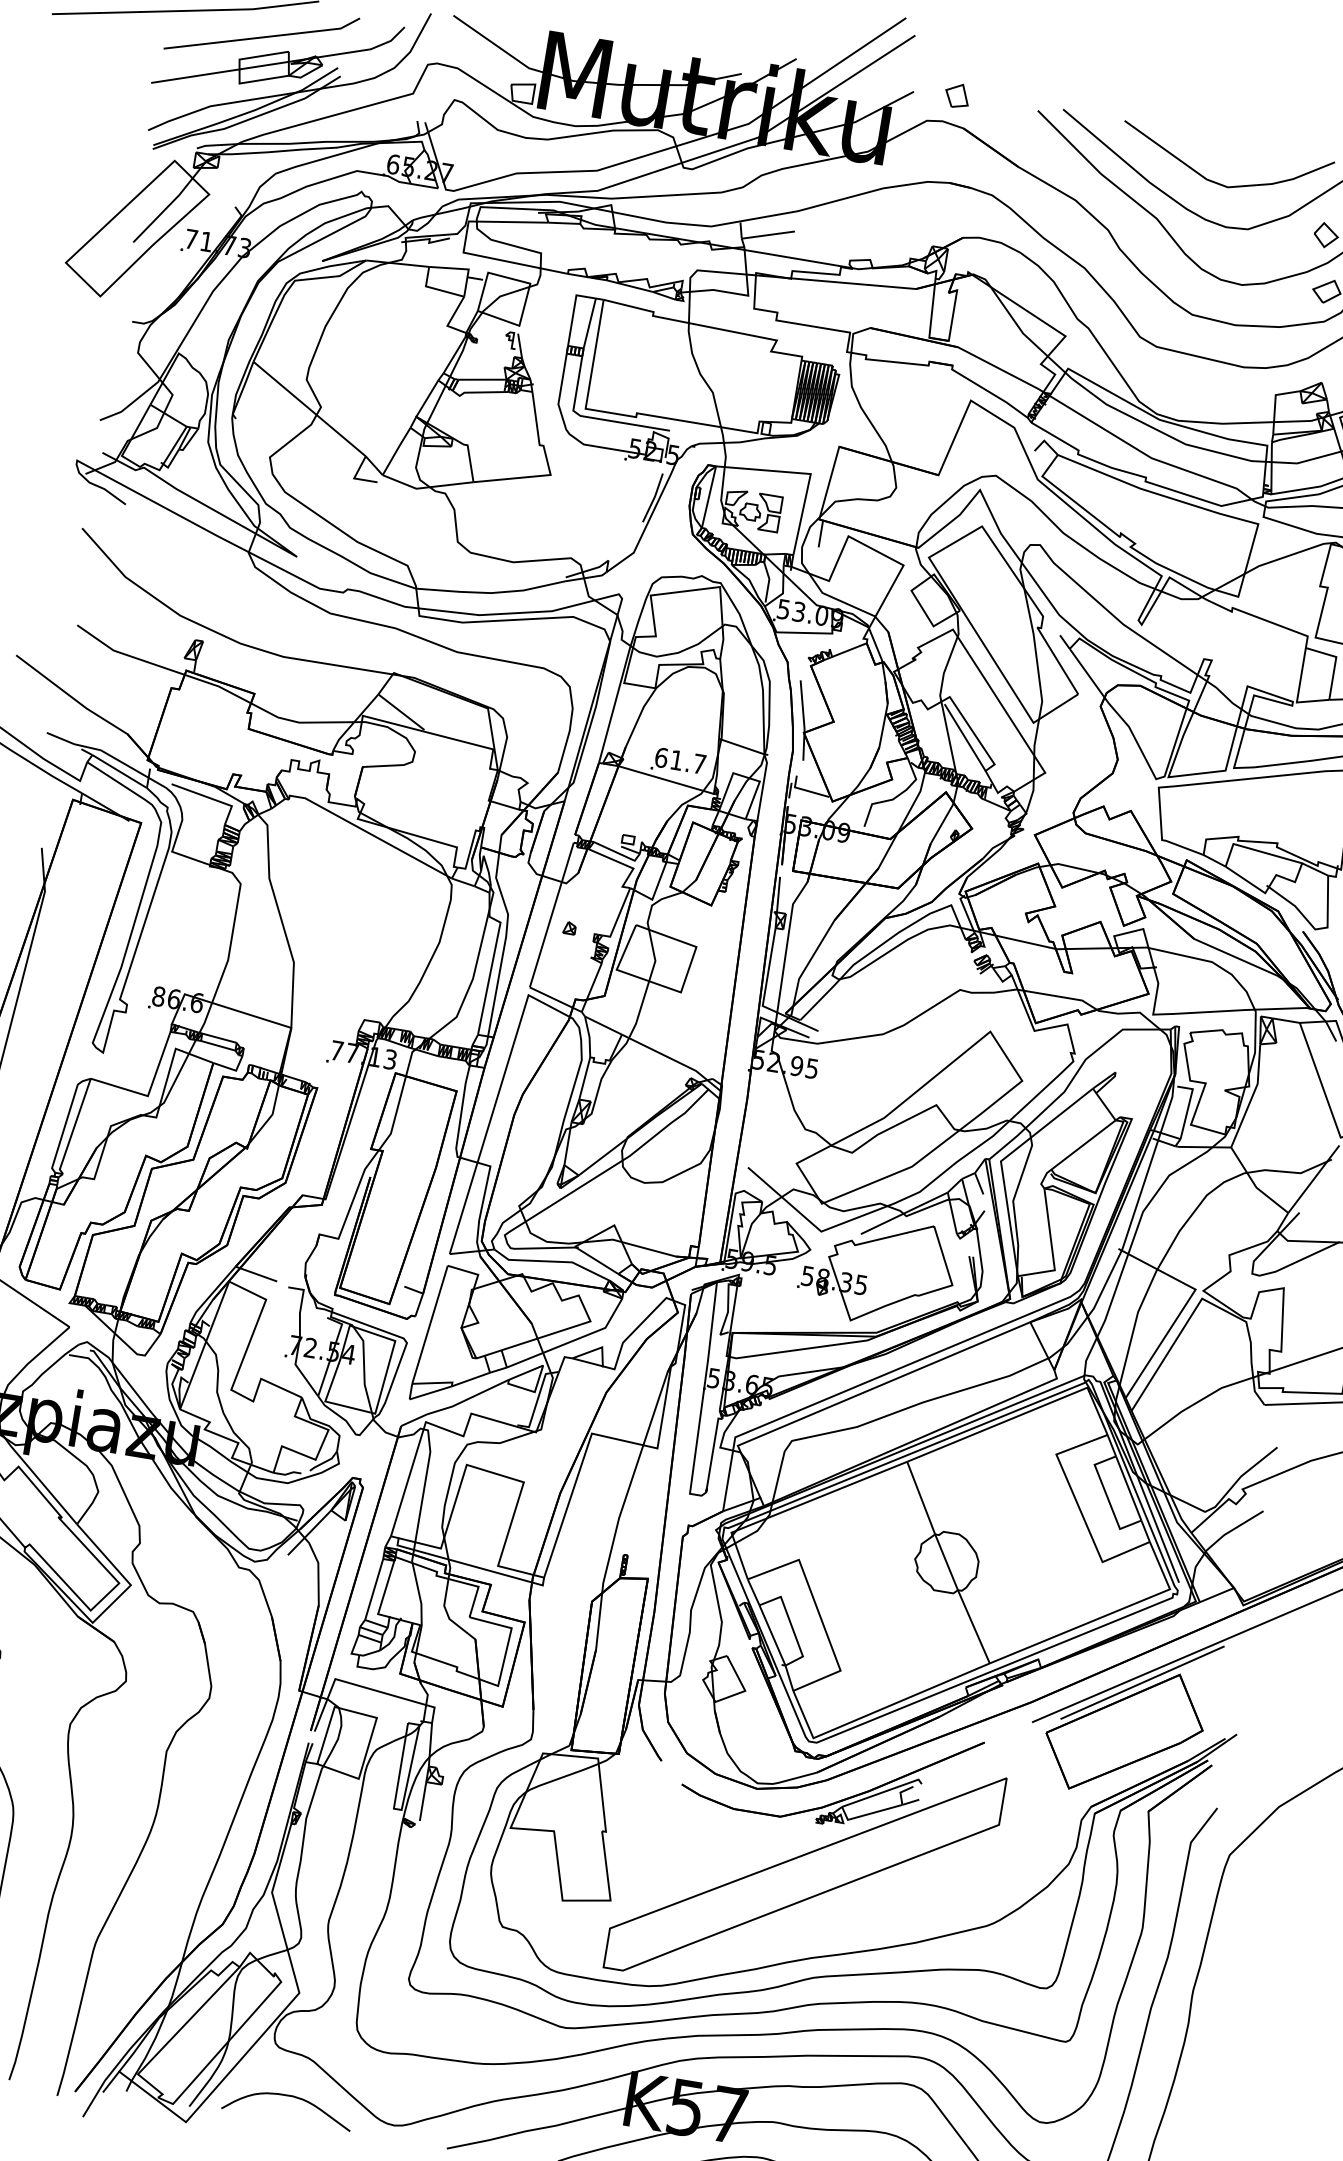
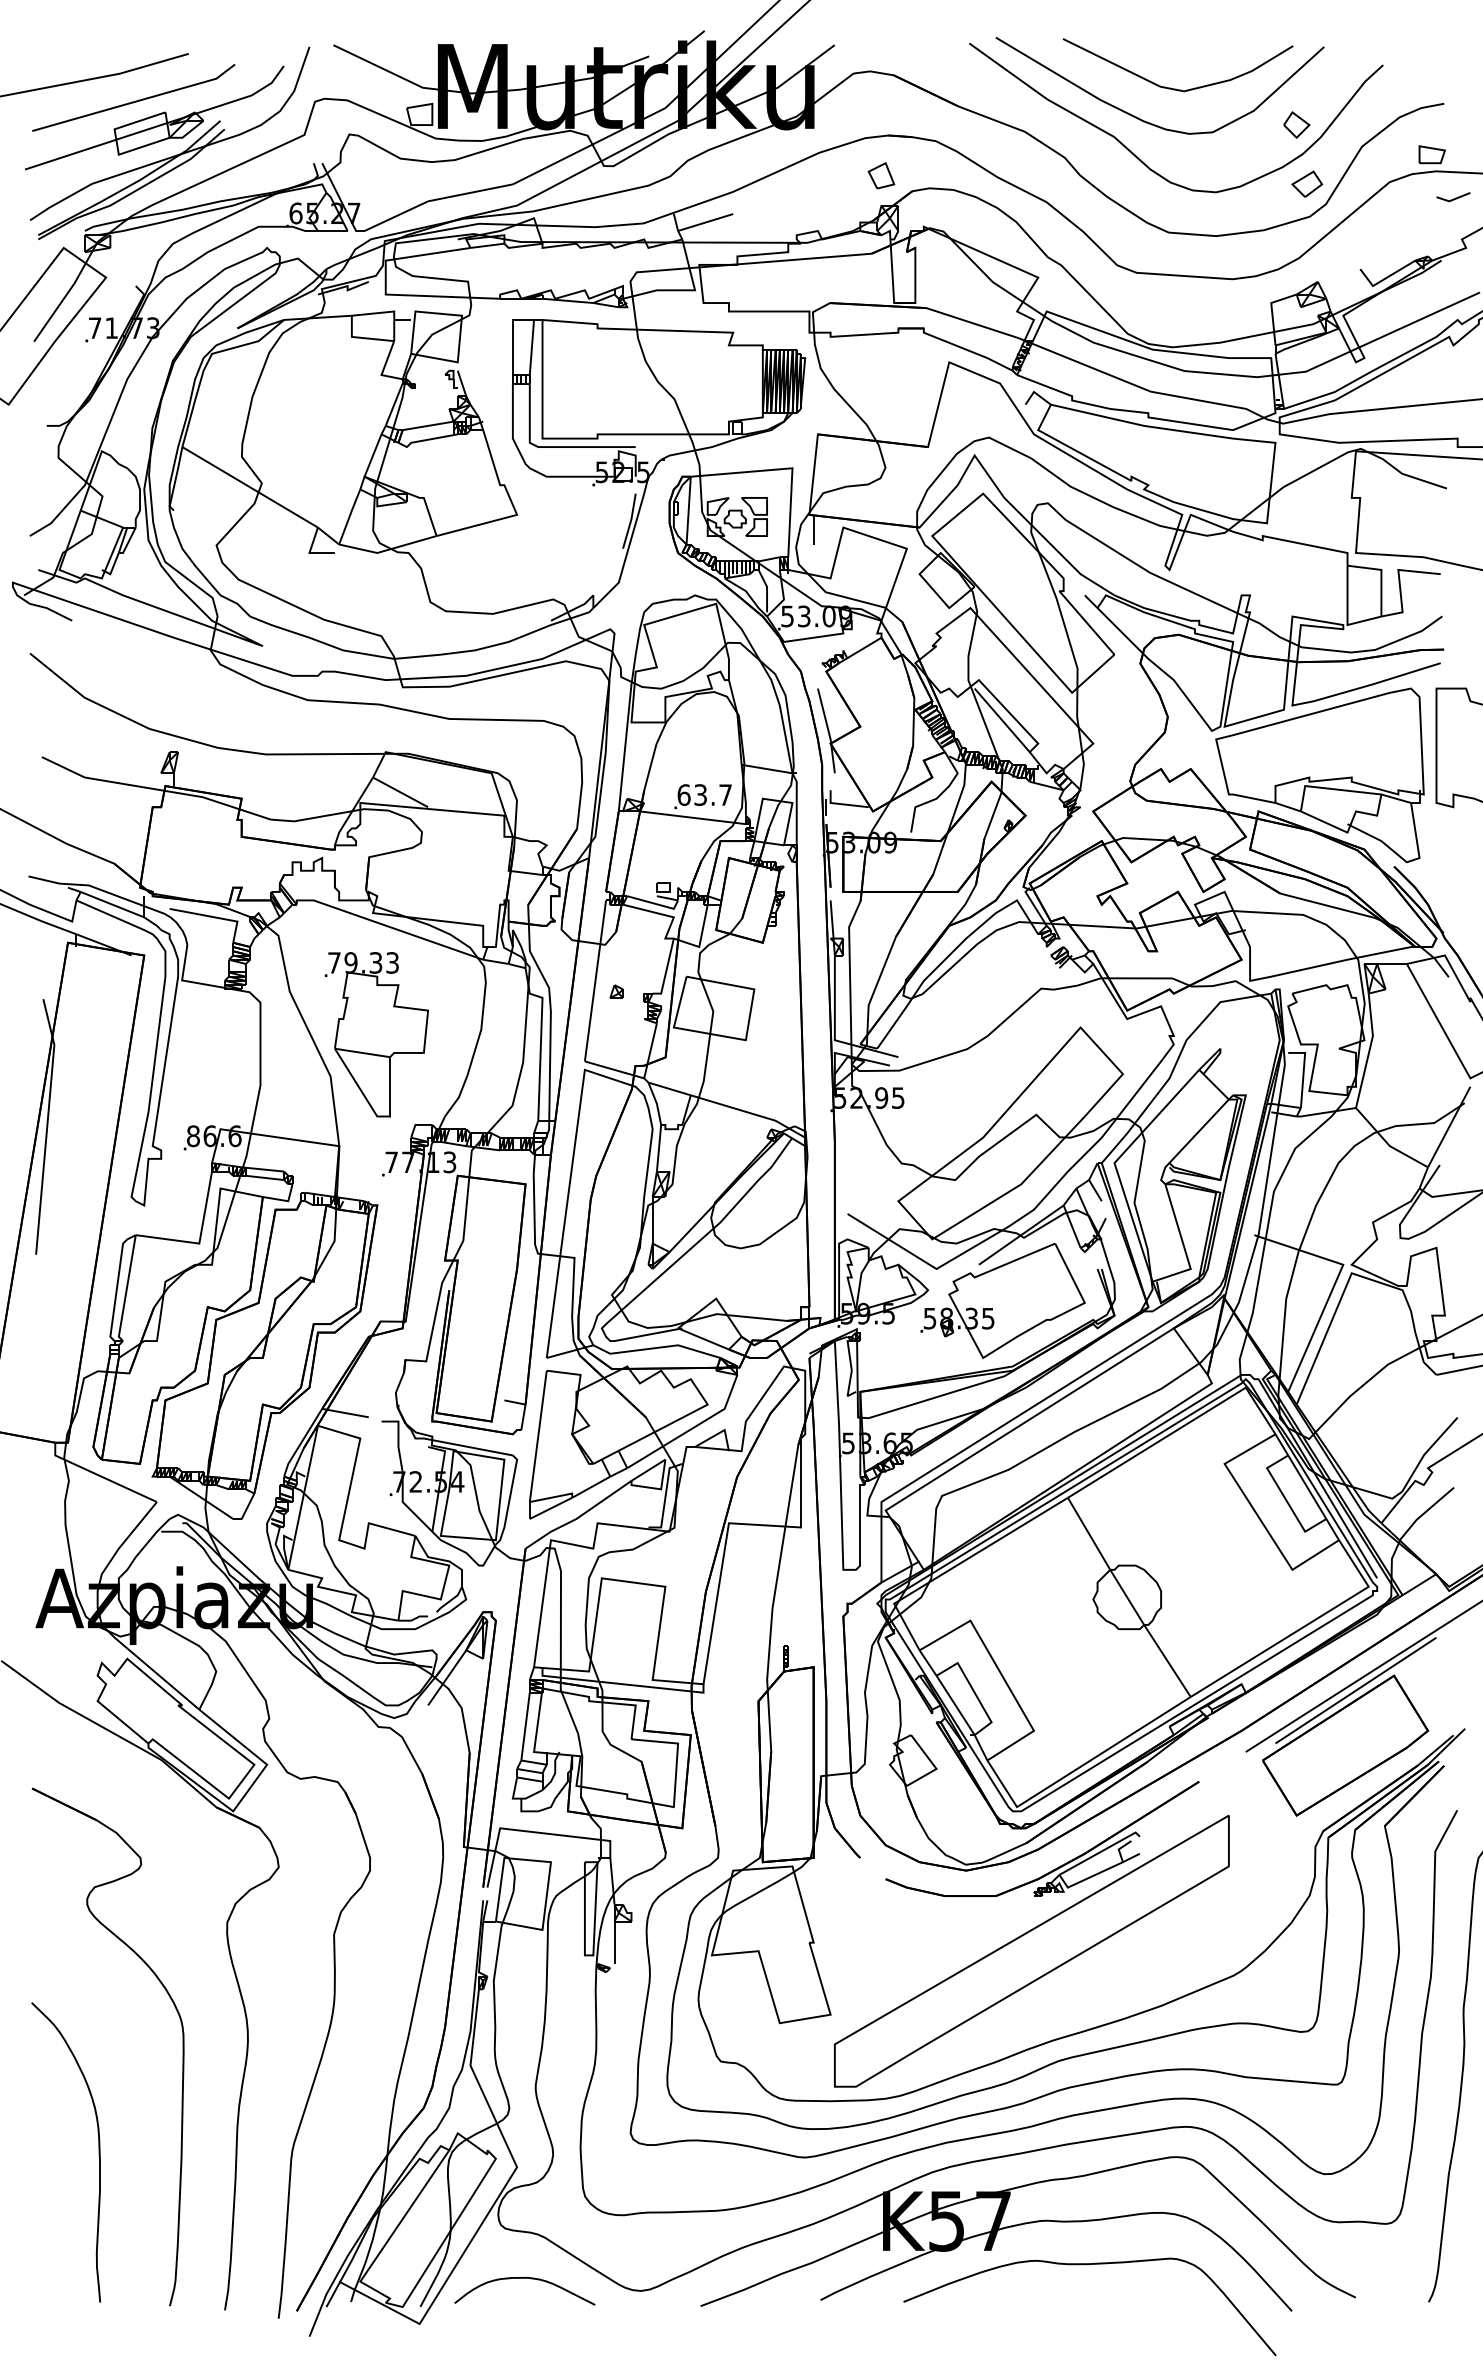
part: (957, 95) -> (881, 175), moved
text: (676, 759) -> (700, 794), 61.7 -> 63.7
part: (342, 930) -> (376, 1034), added

